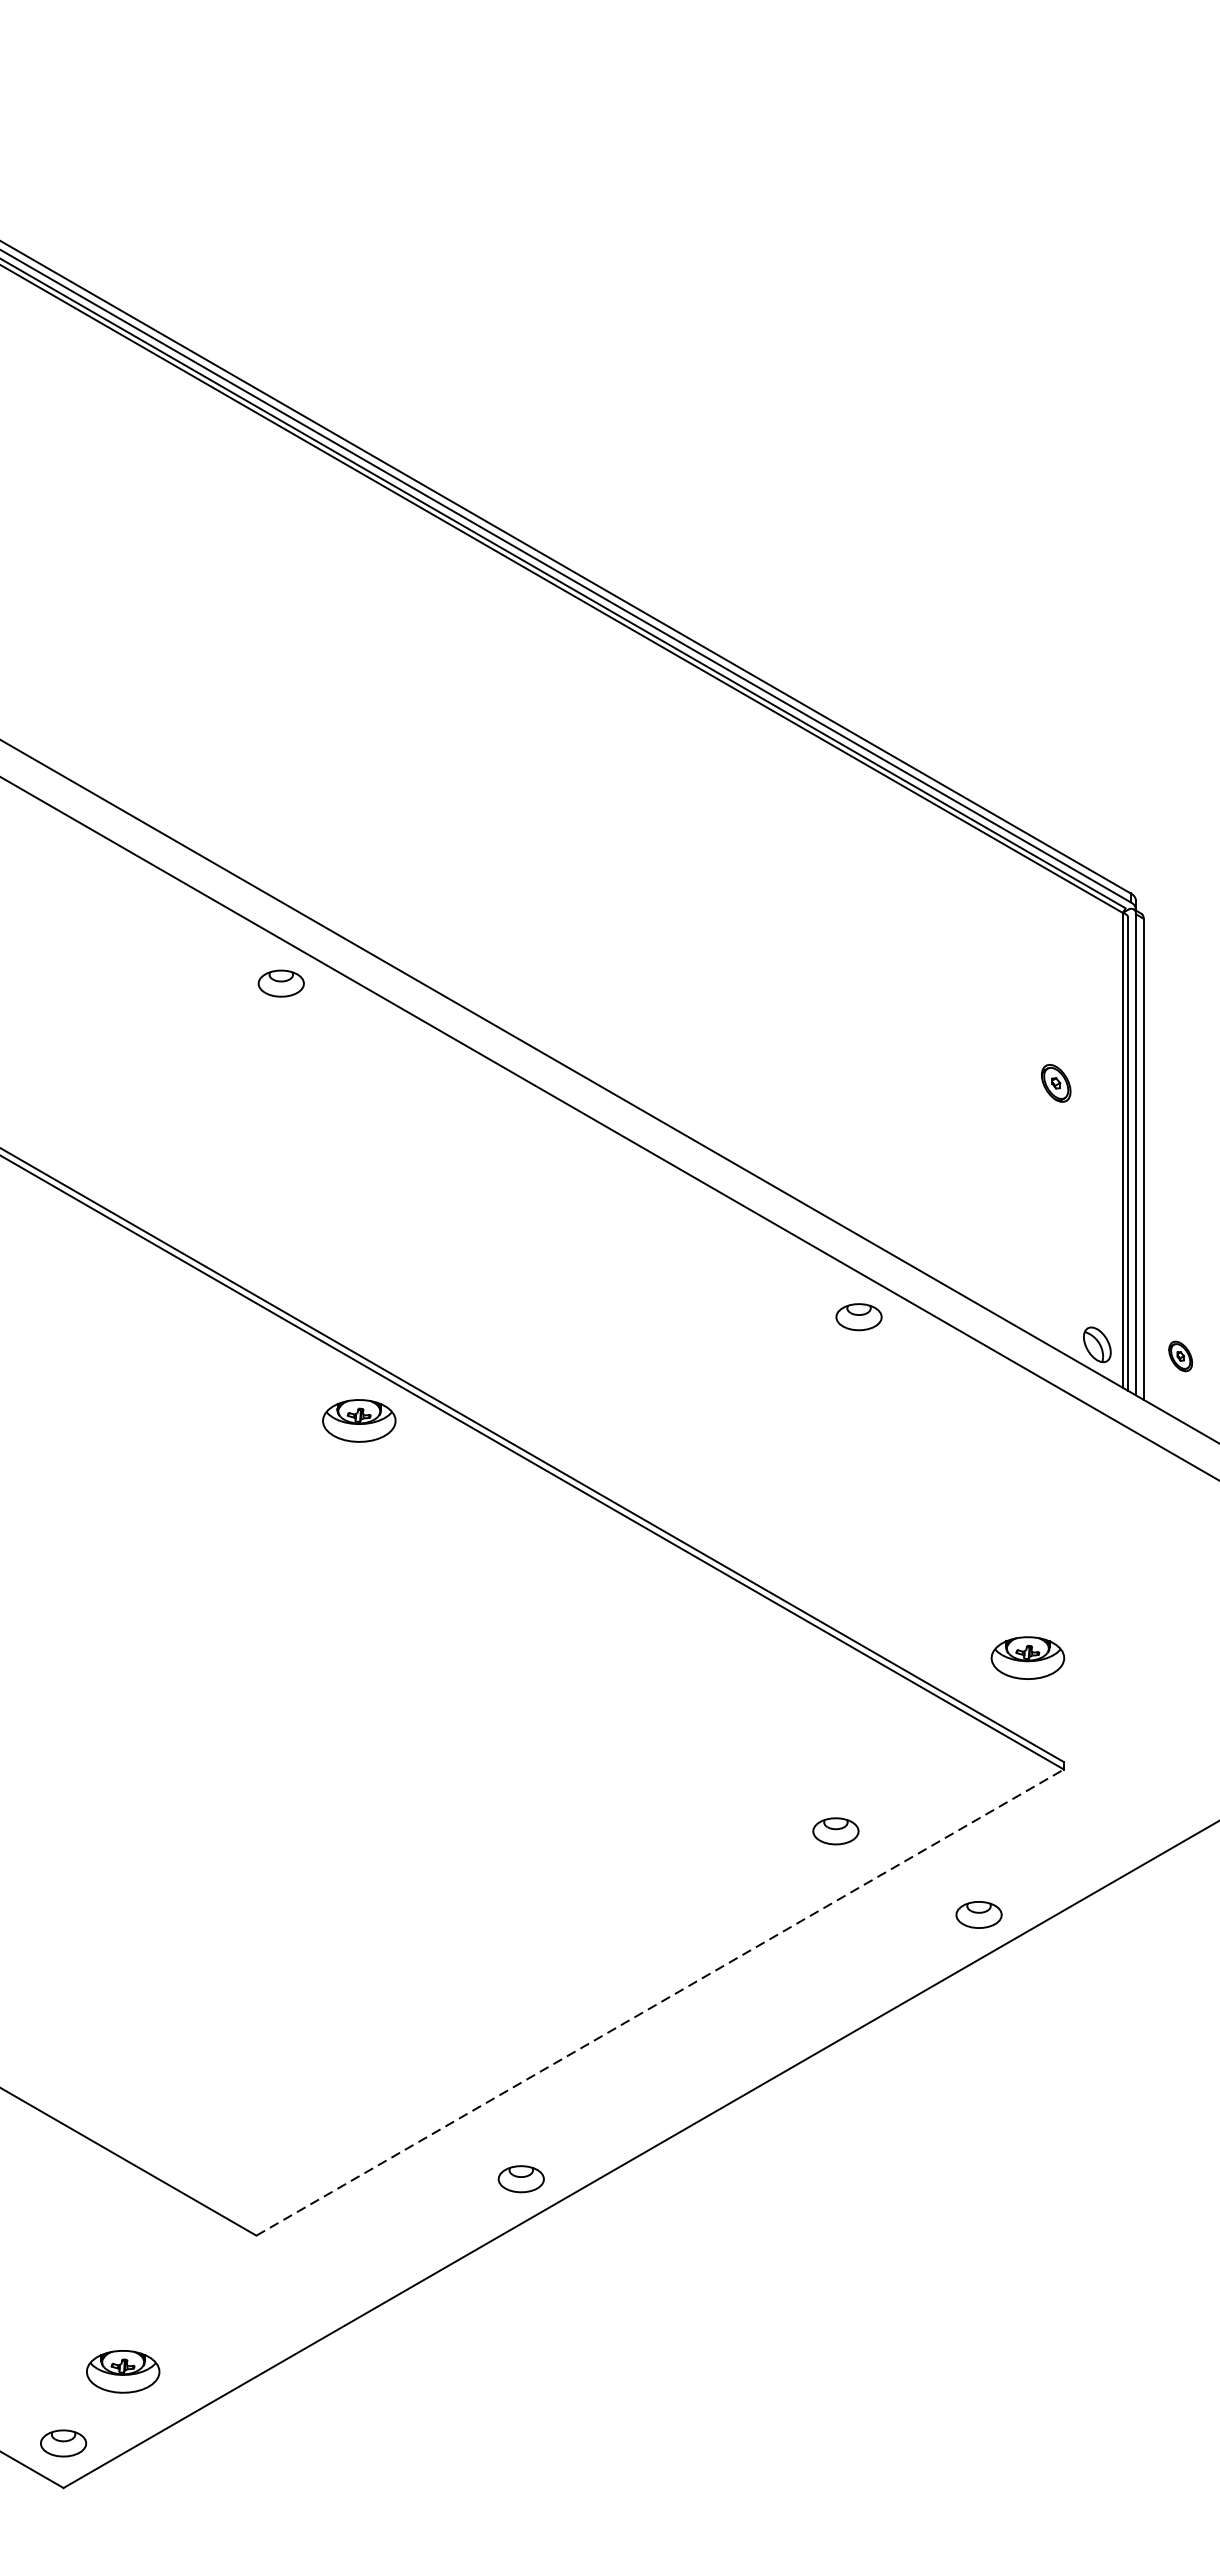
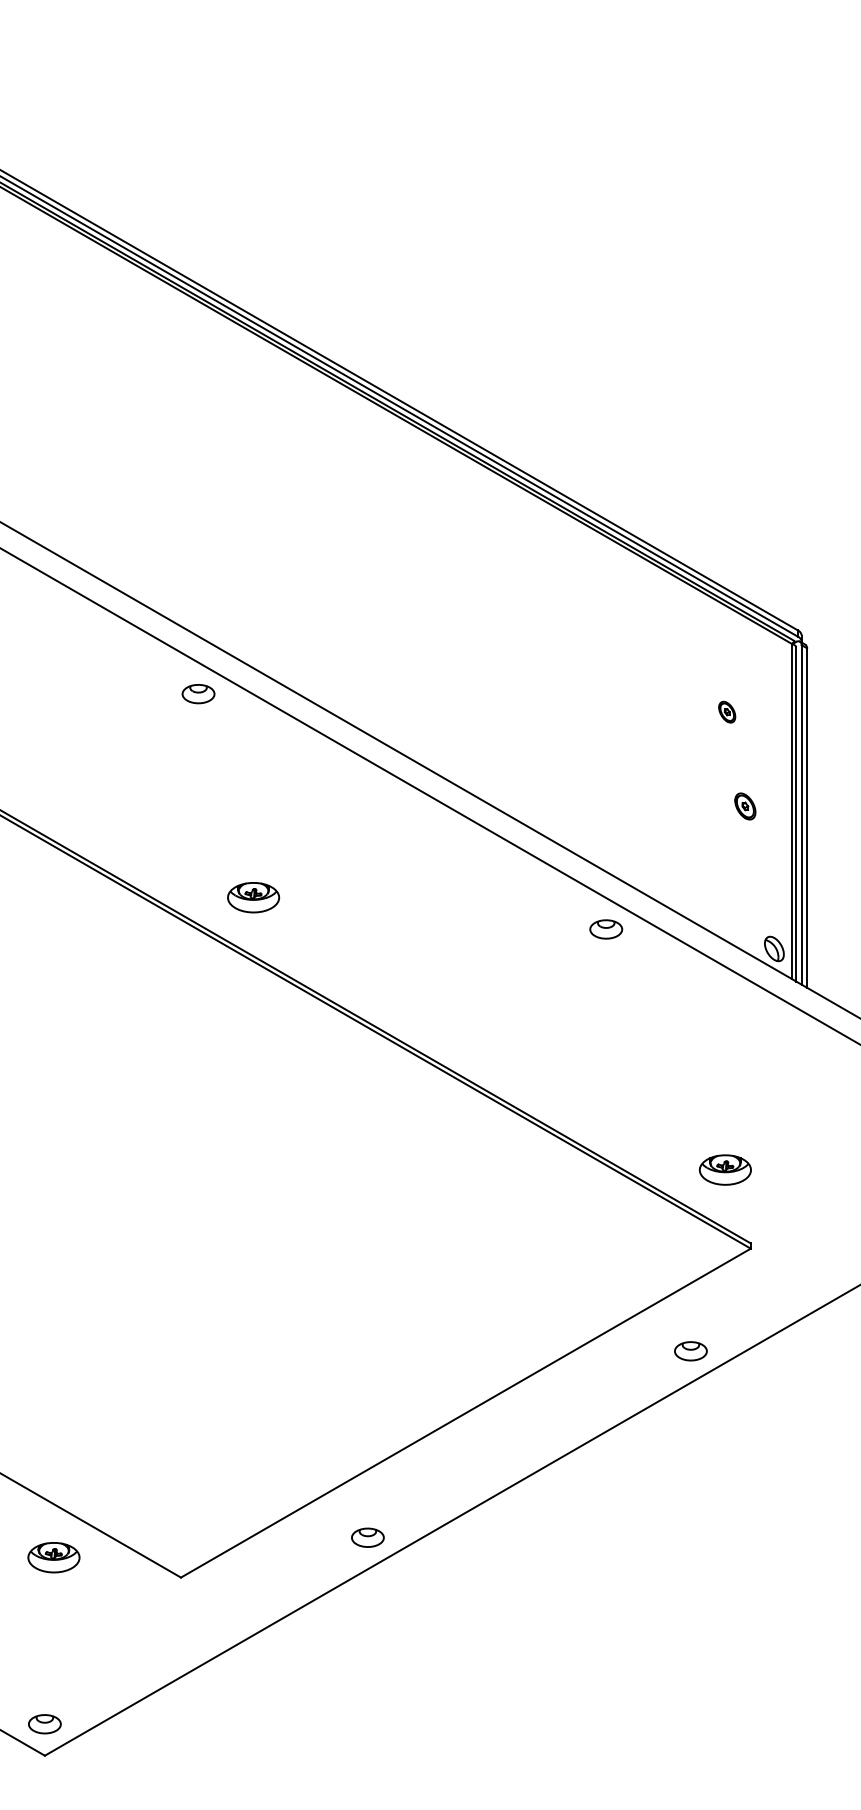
part: (1056, 1083) -> (745, 806), moved
part: (1181, 1355) -> (727, 711), moved
part: (359, 1420) -> (253, 897), moved
part: (835, 1831) -> (589, 1292), removed
line: (659, 2003) -> (465, 1413), dashed -> solid
part: (122, 2371) -> (53, 1557), moved

